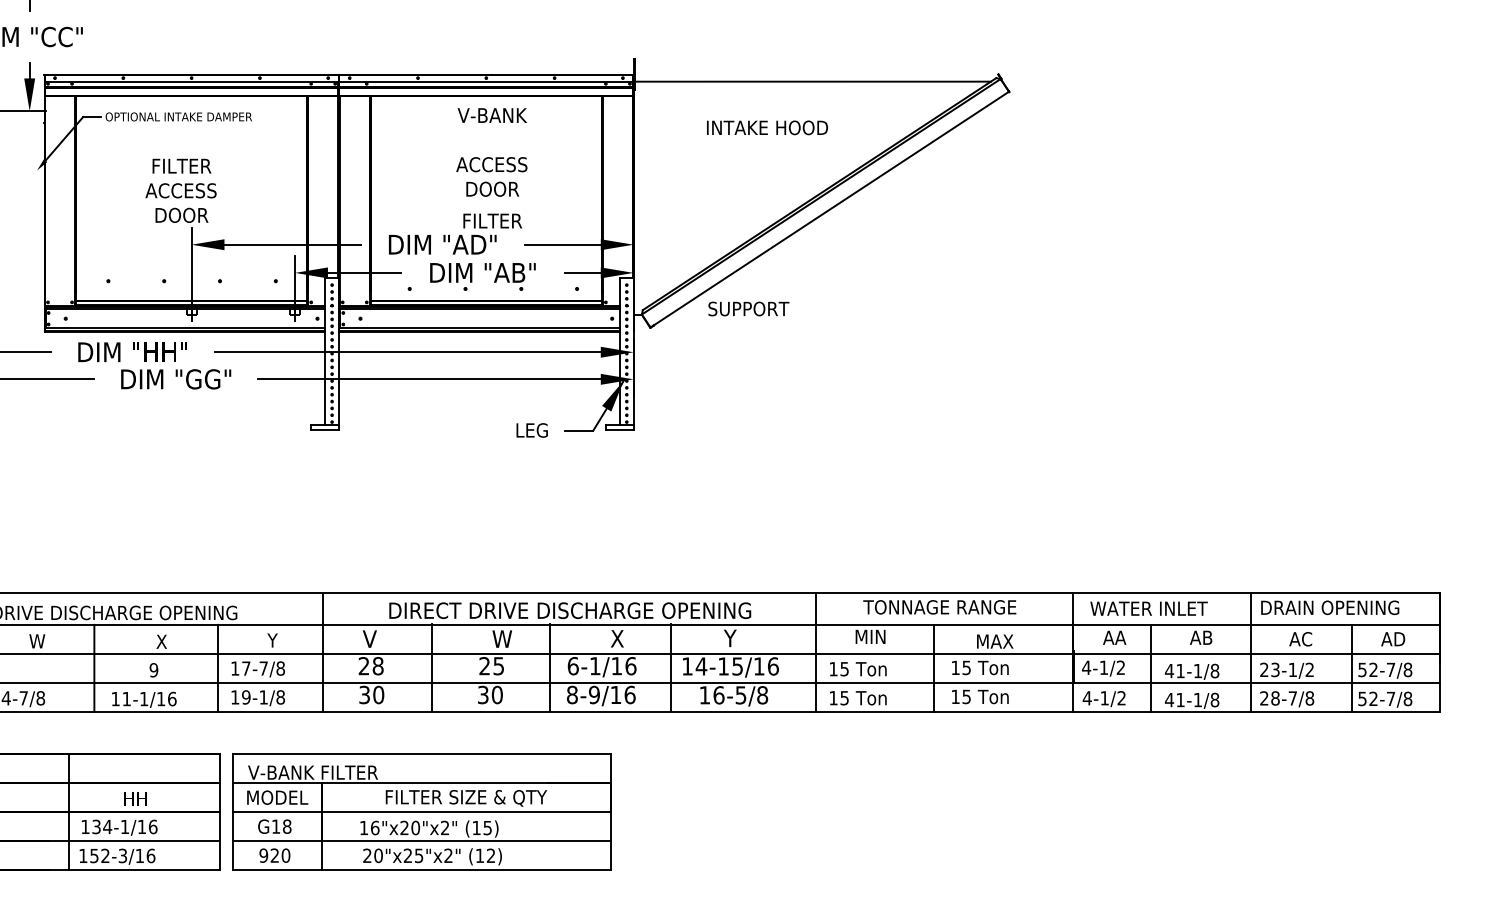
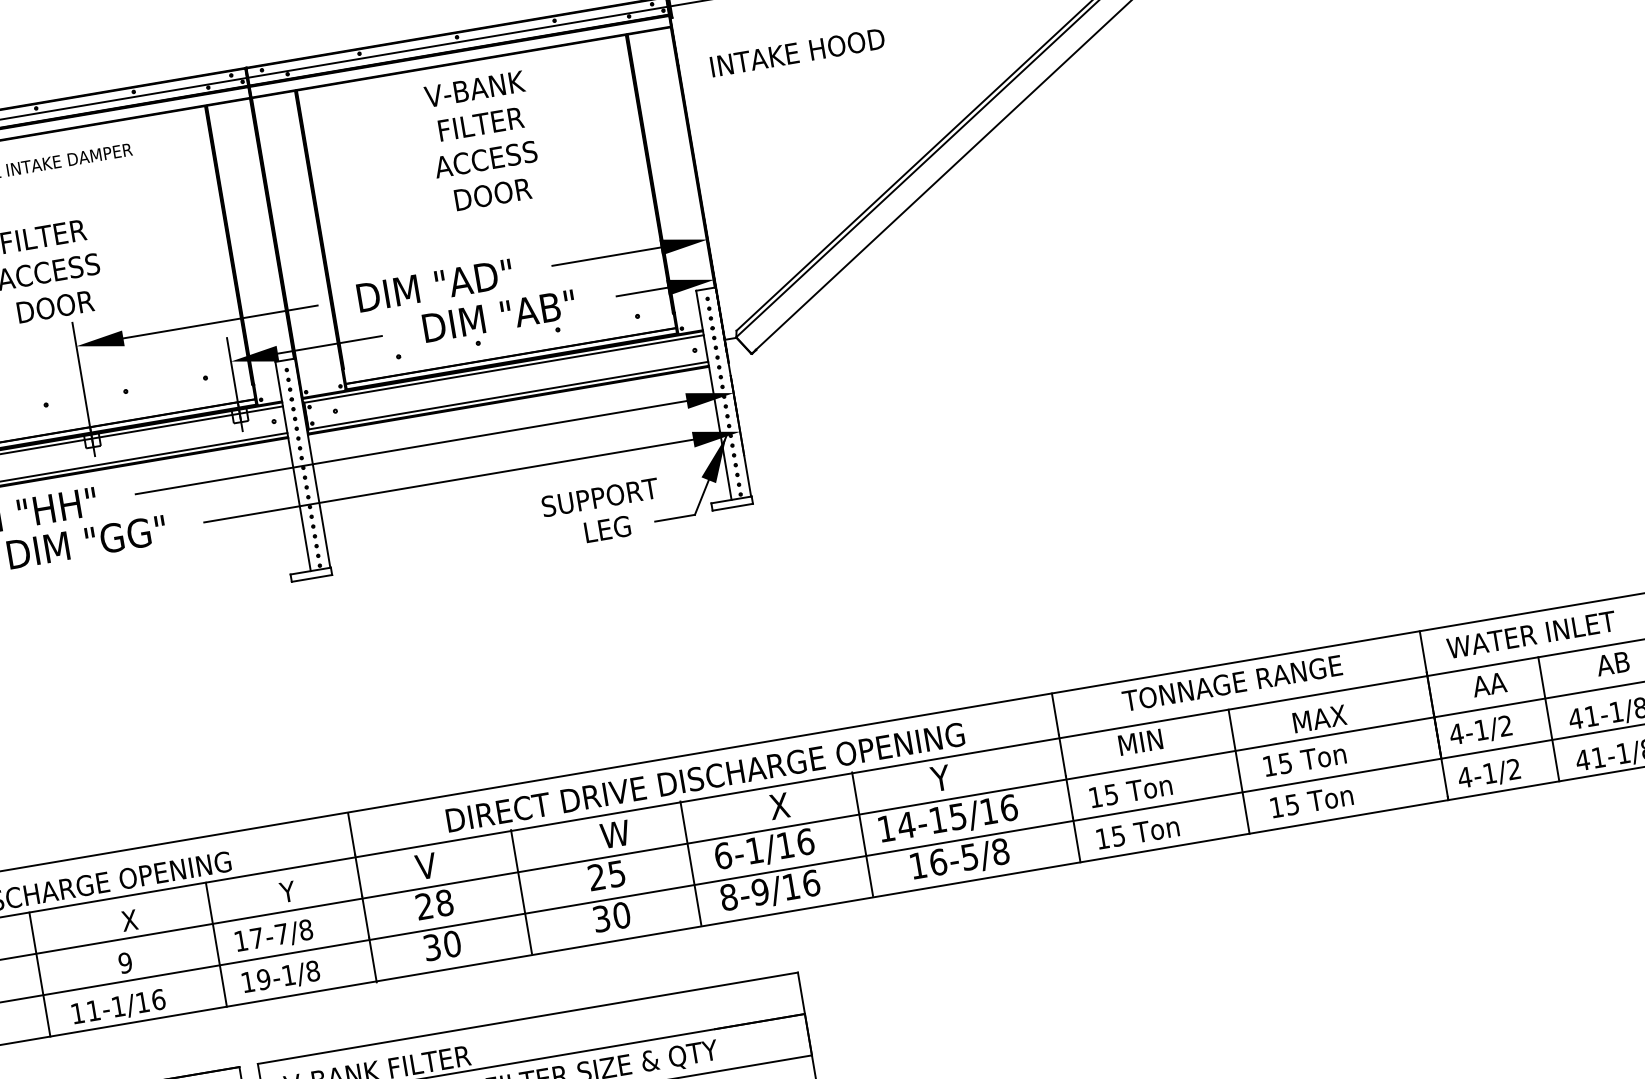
text: (767, 127) -> (797, 52), moved
text: (492, 220) -> (480, 123), moved
text: (748, 308) -> (599, 496), moved

